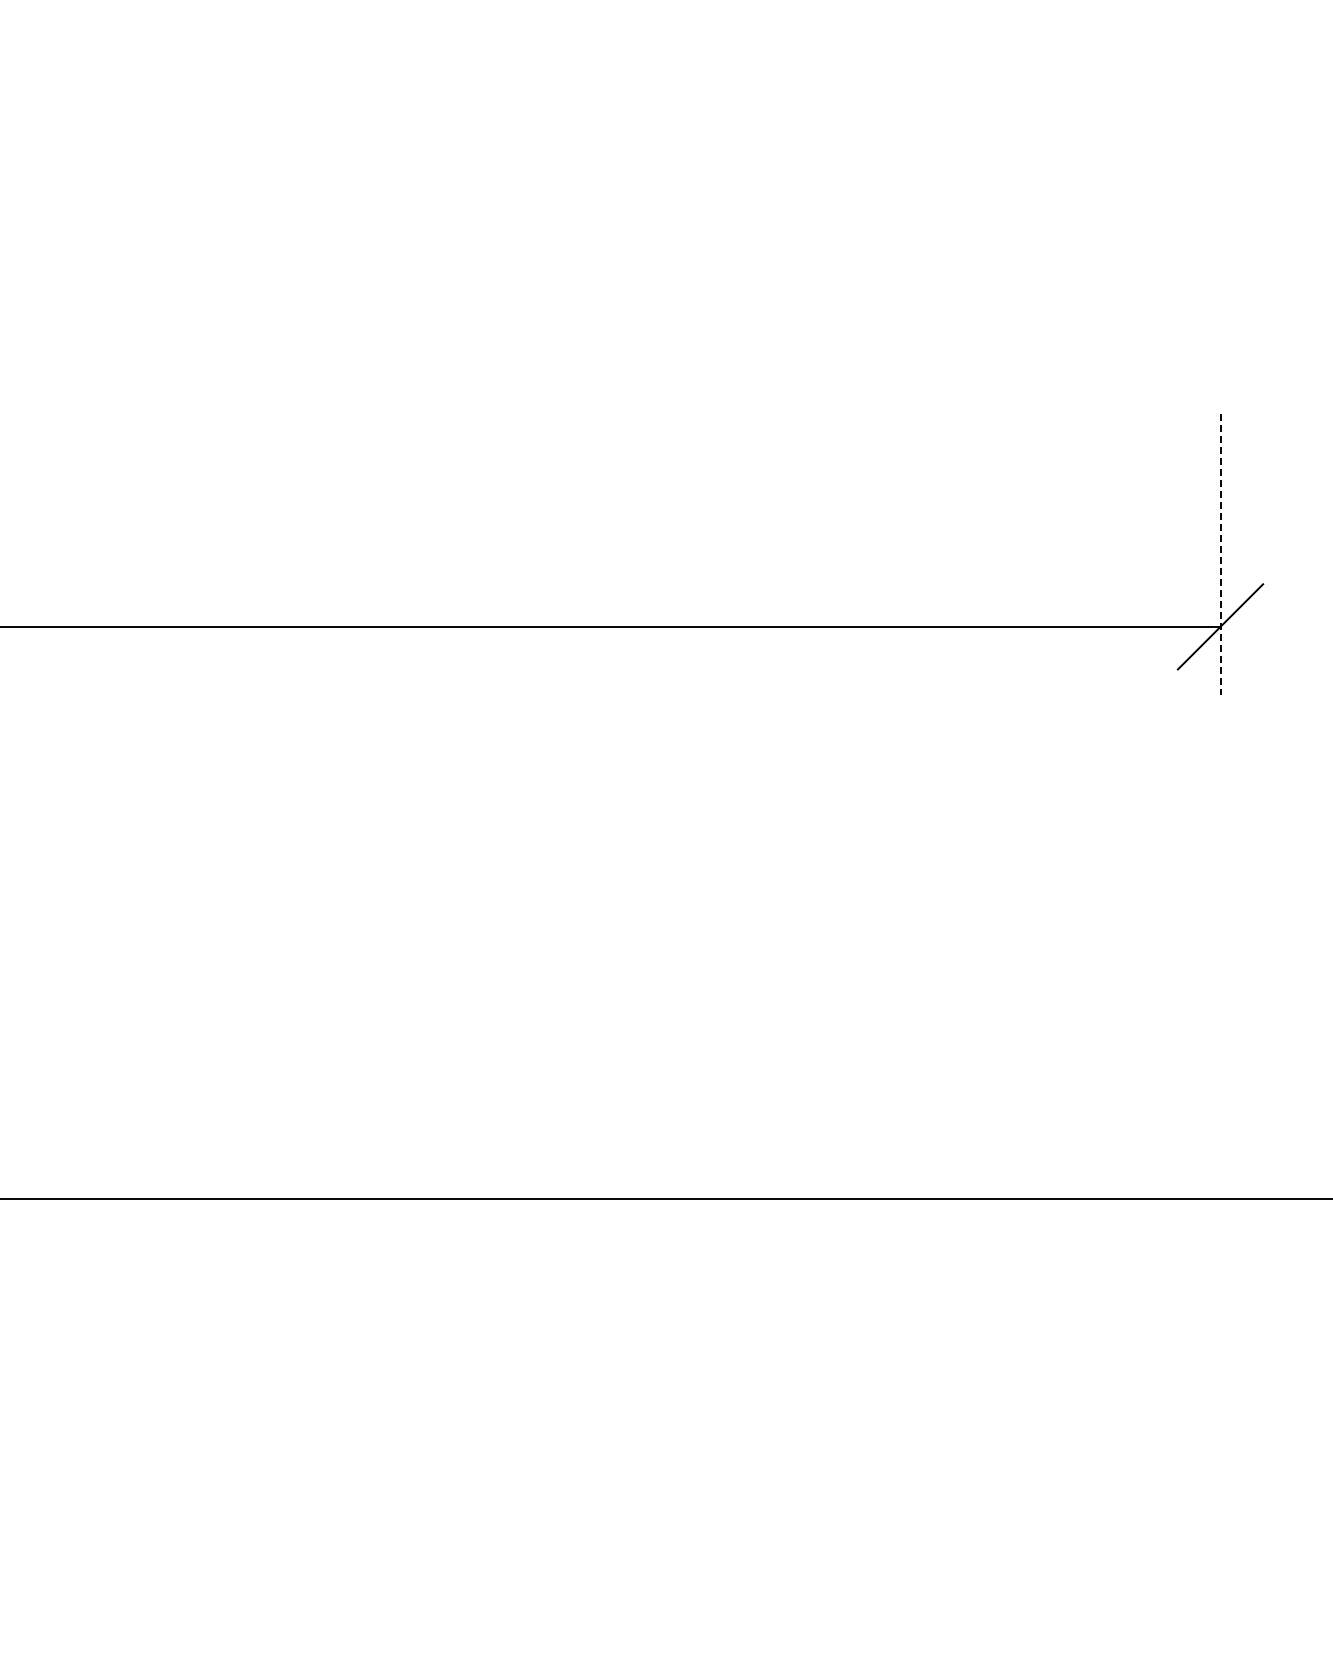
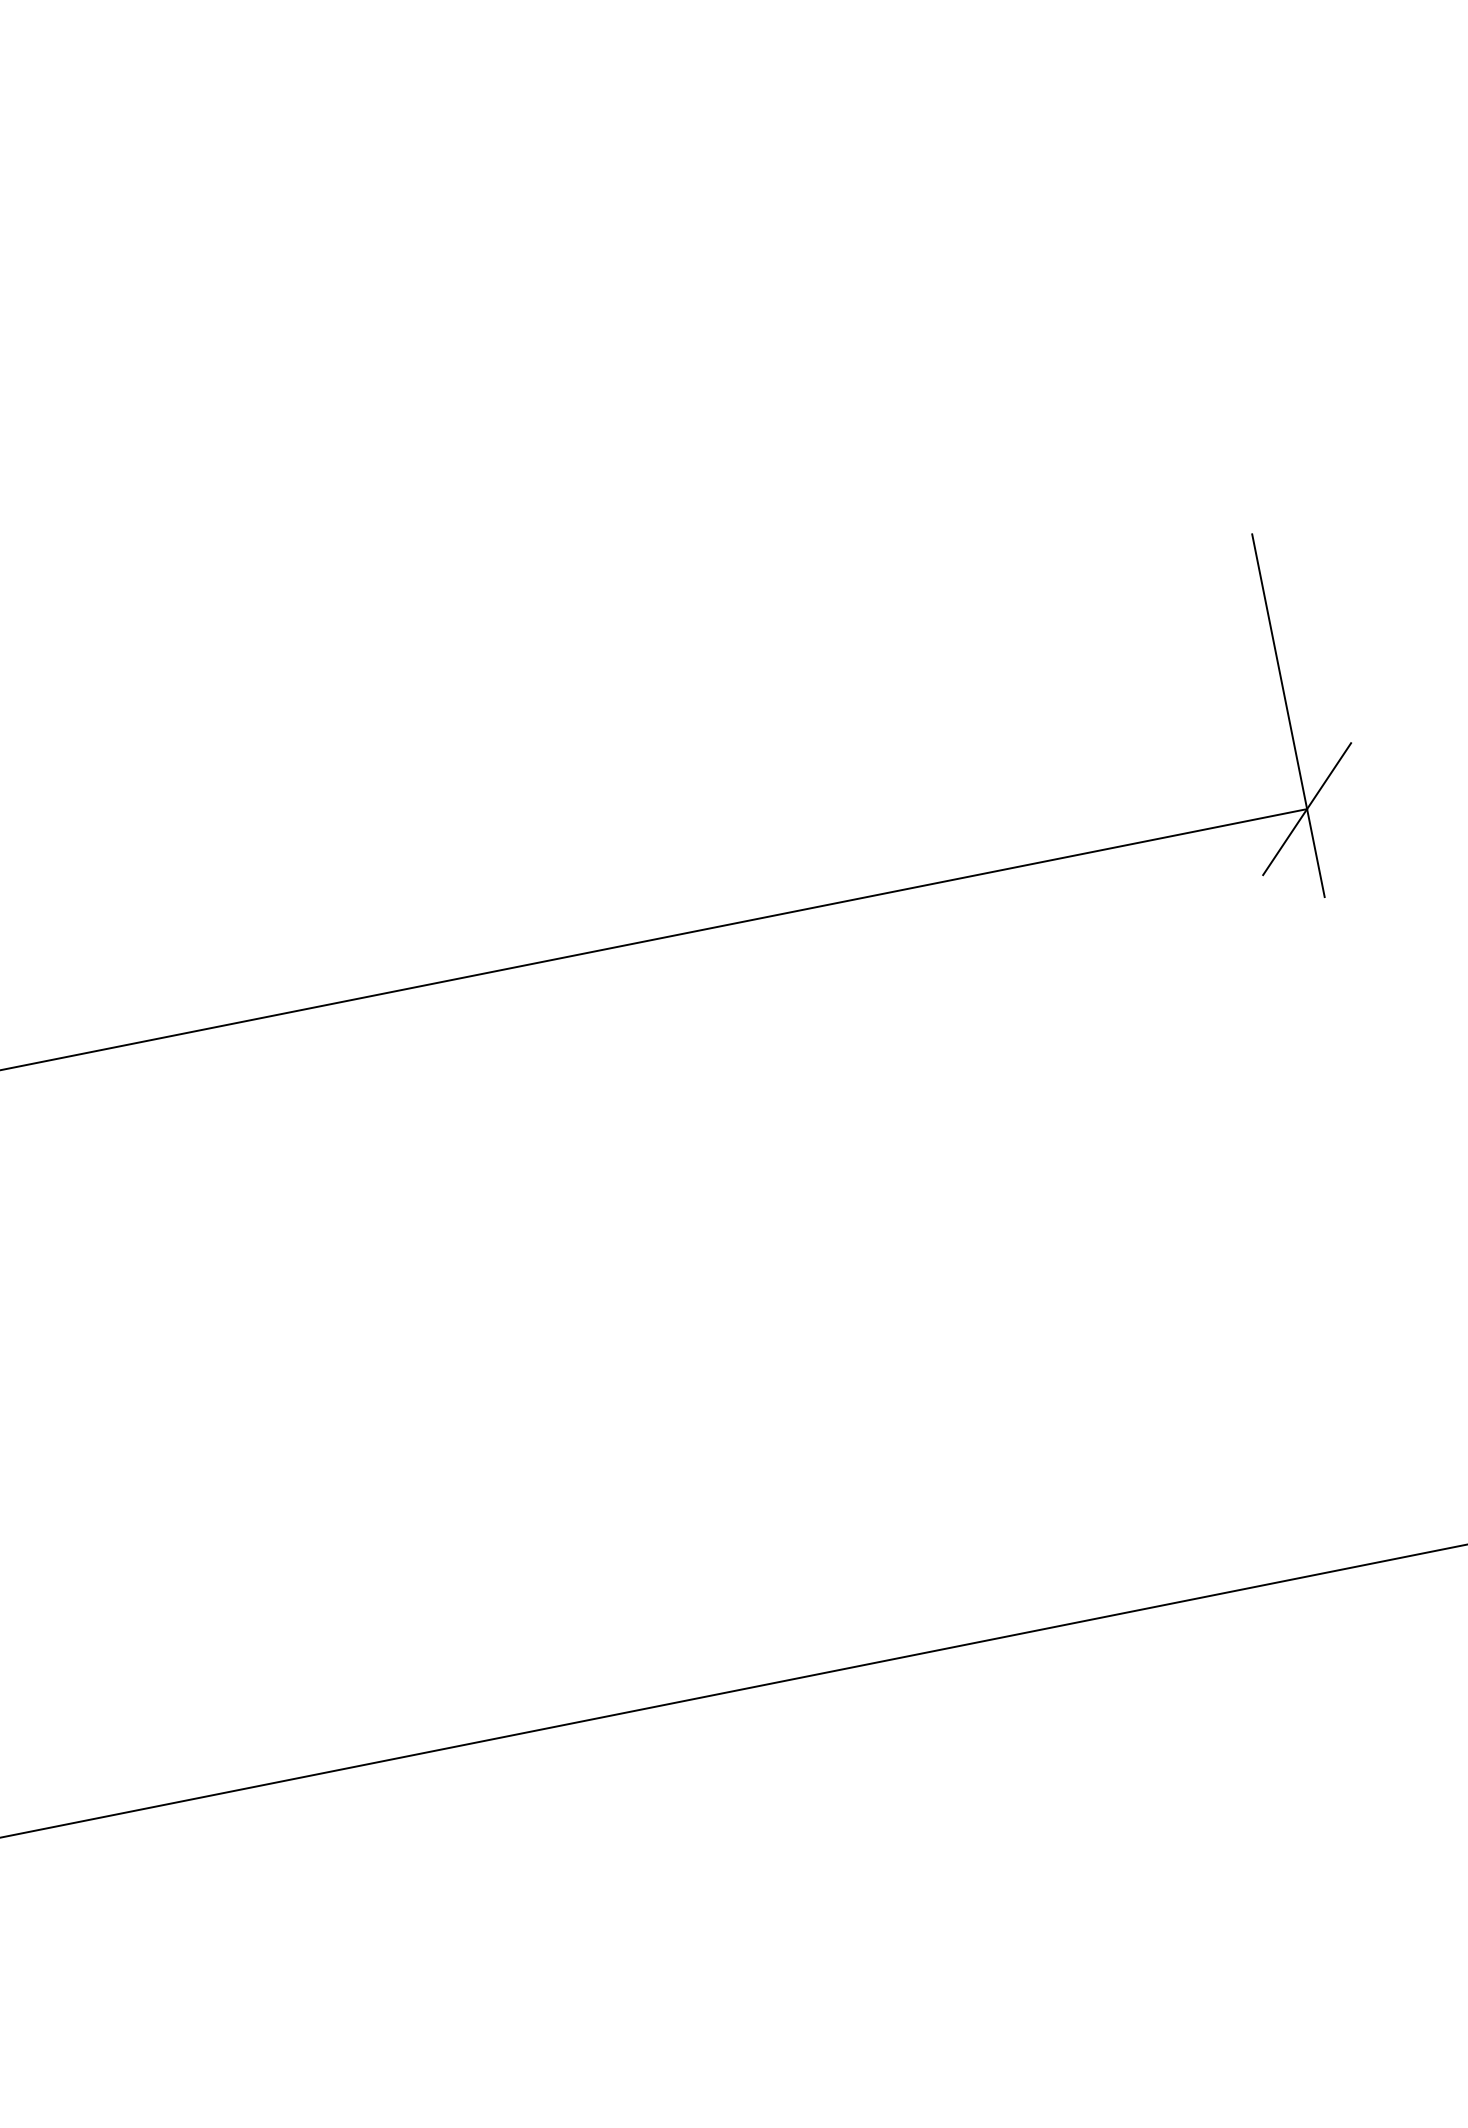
line: (1220, 554) -> (1288, 715), dashed -> solid

